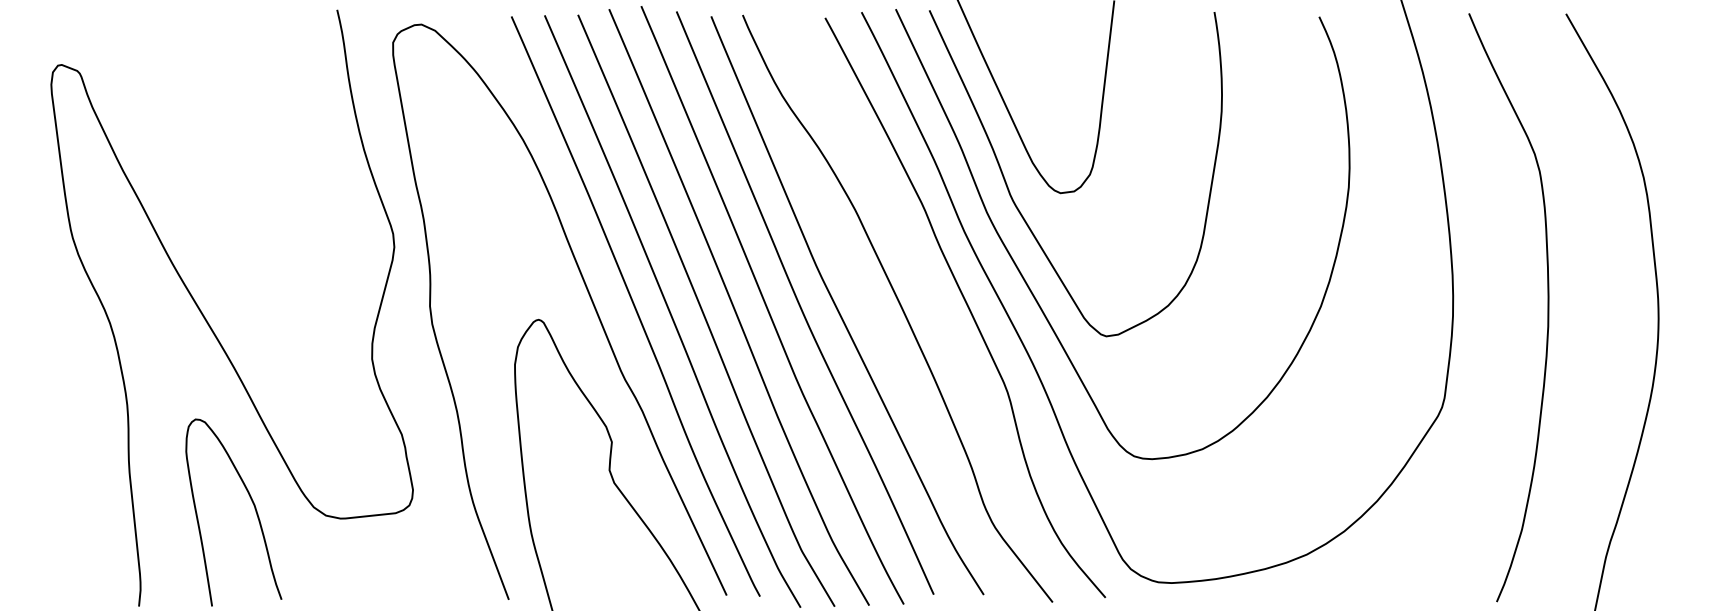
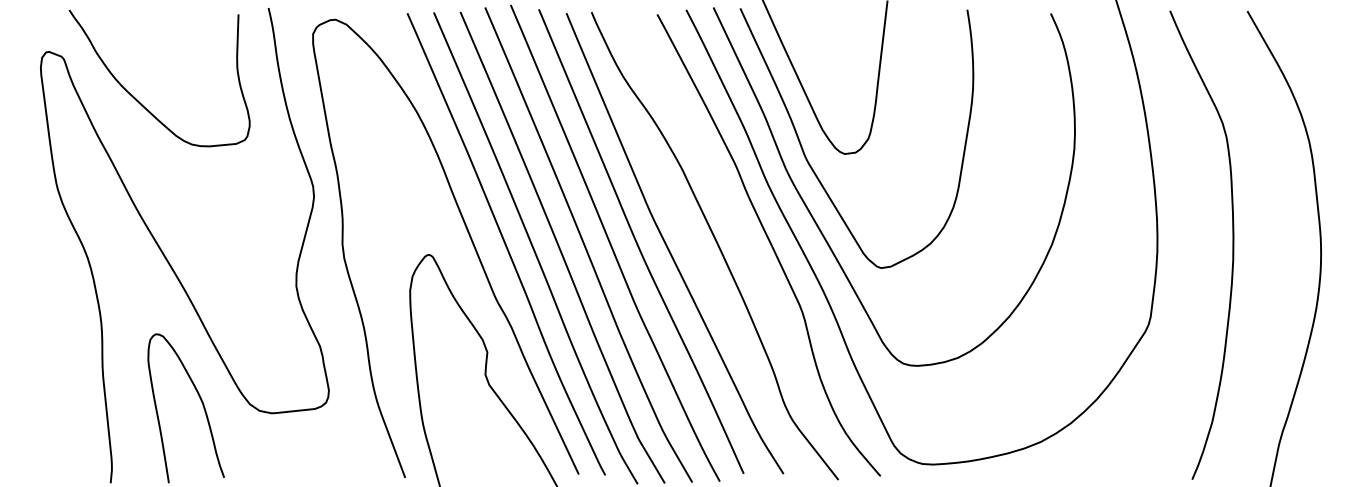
curve: (172, 124) -> (137, 99), added

